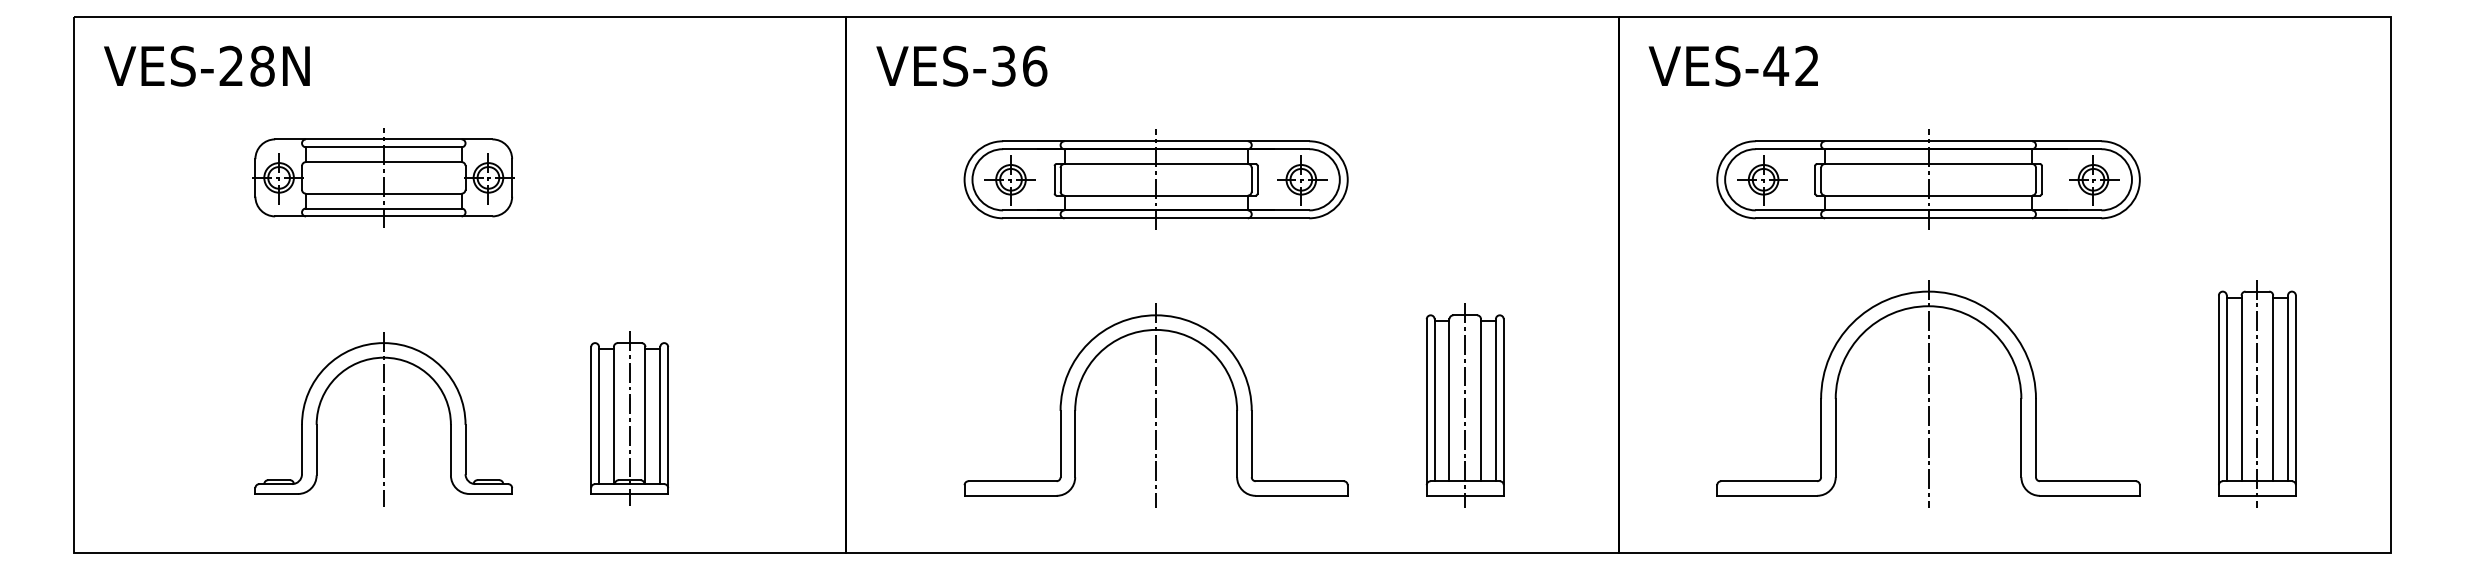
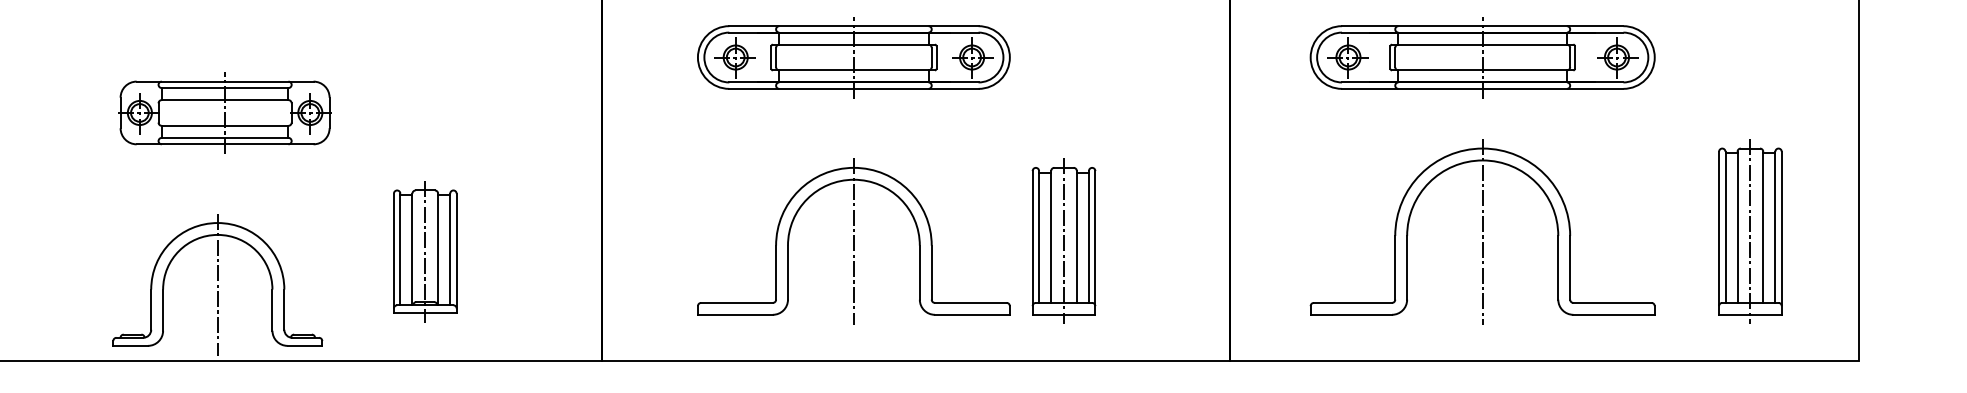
part: (383, 177) -> (224, 112), moved
part: (1464, 405) -> (1063, 241), moved
part: (383, 419) -> (217, 285), moved

